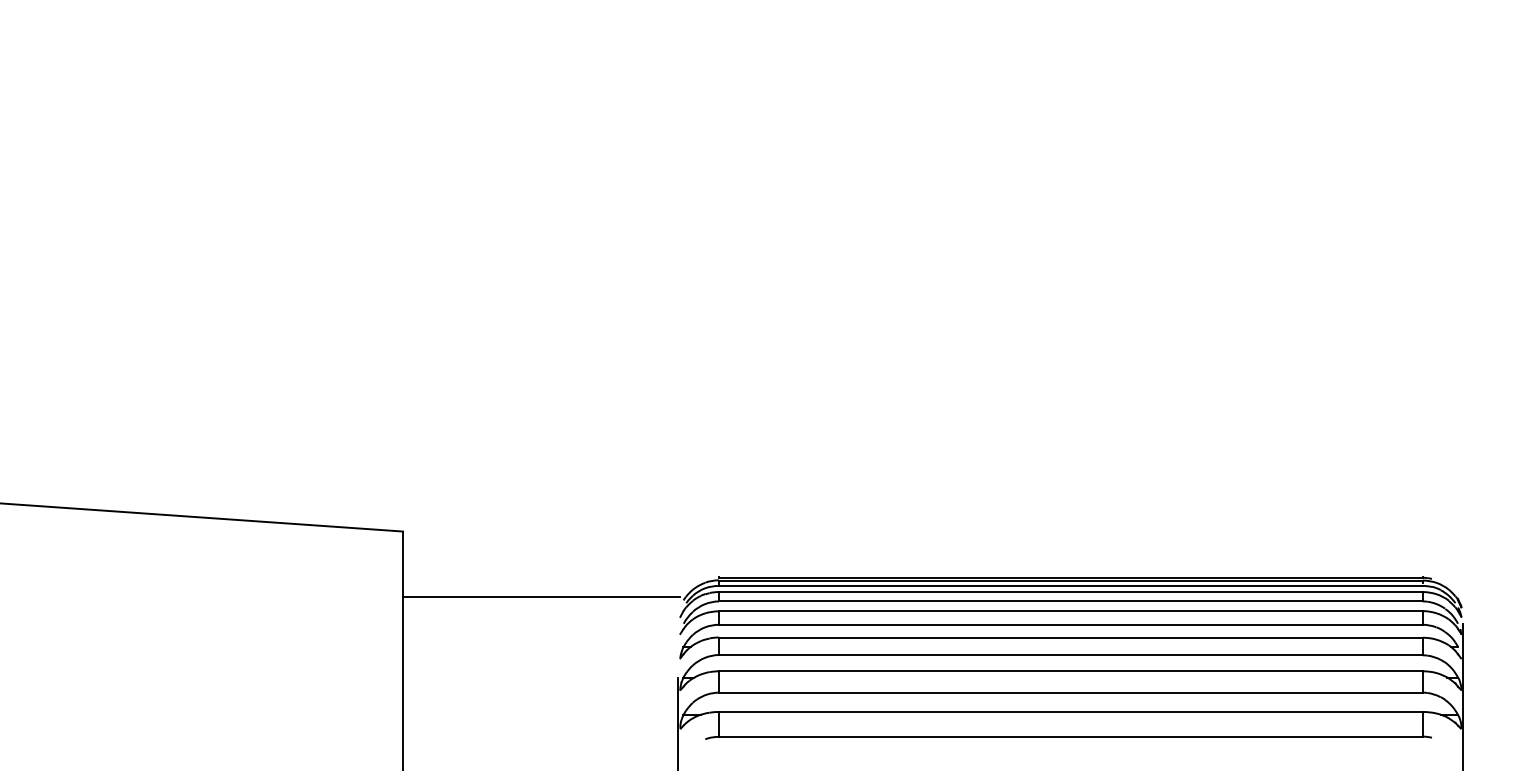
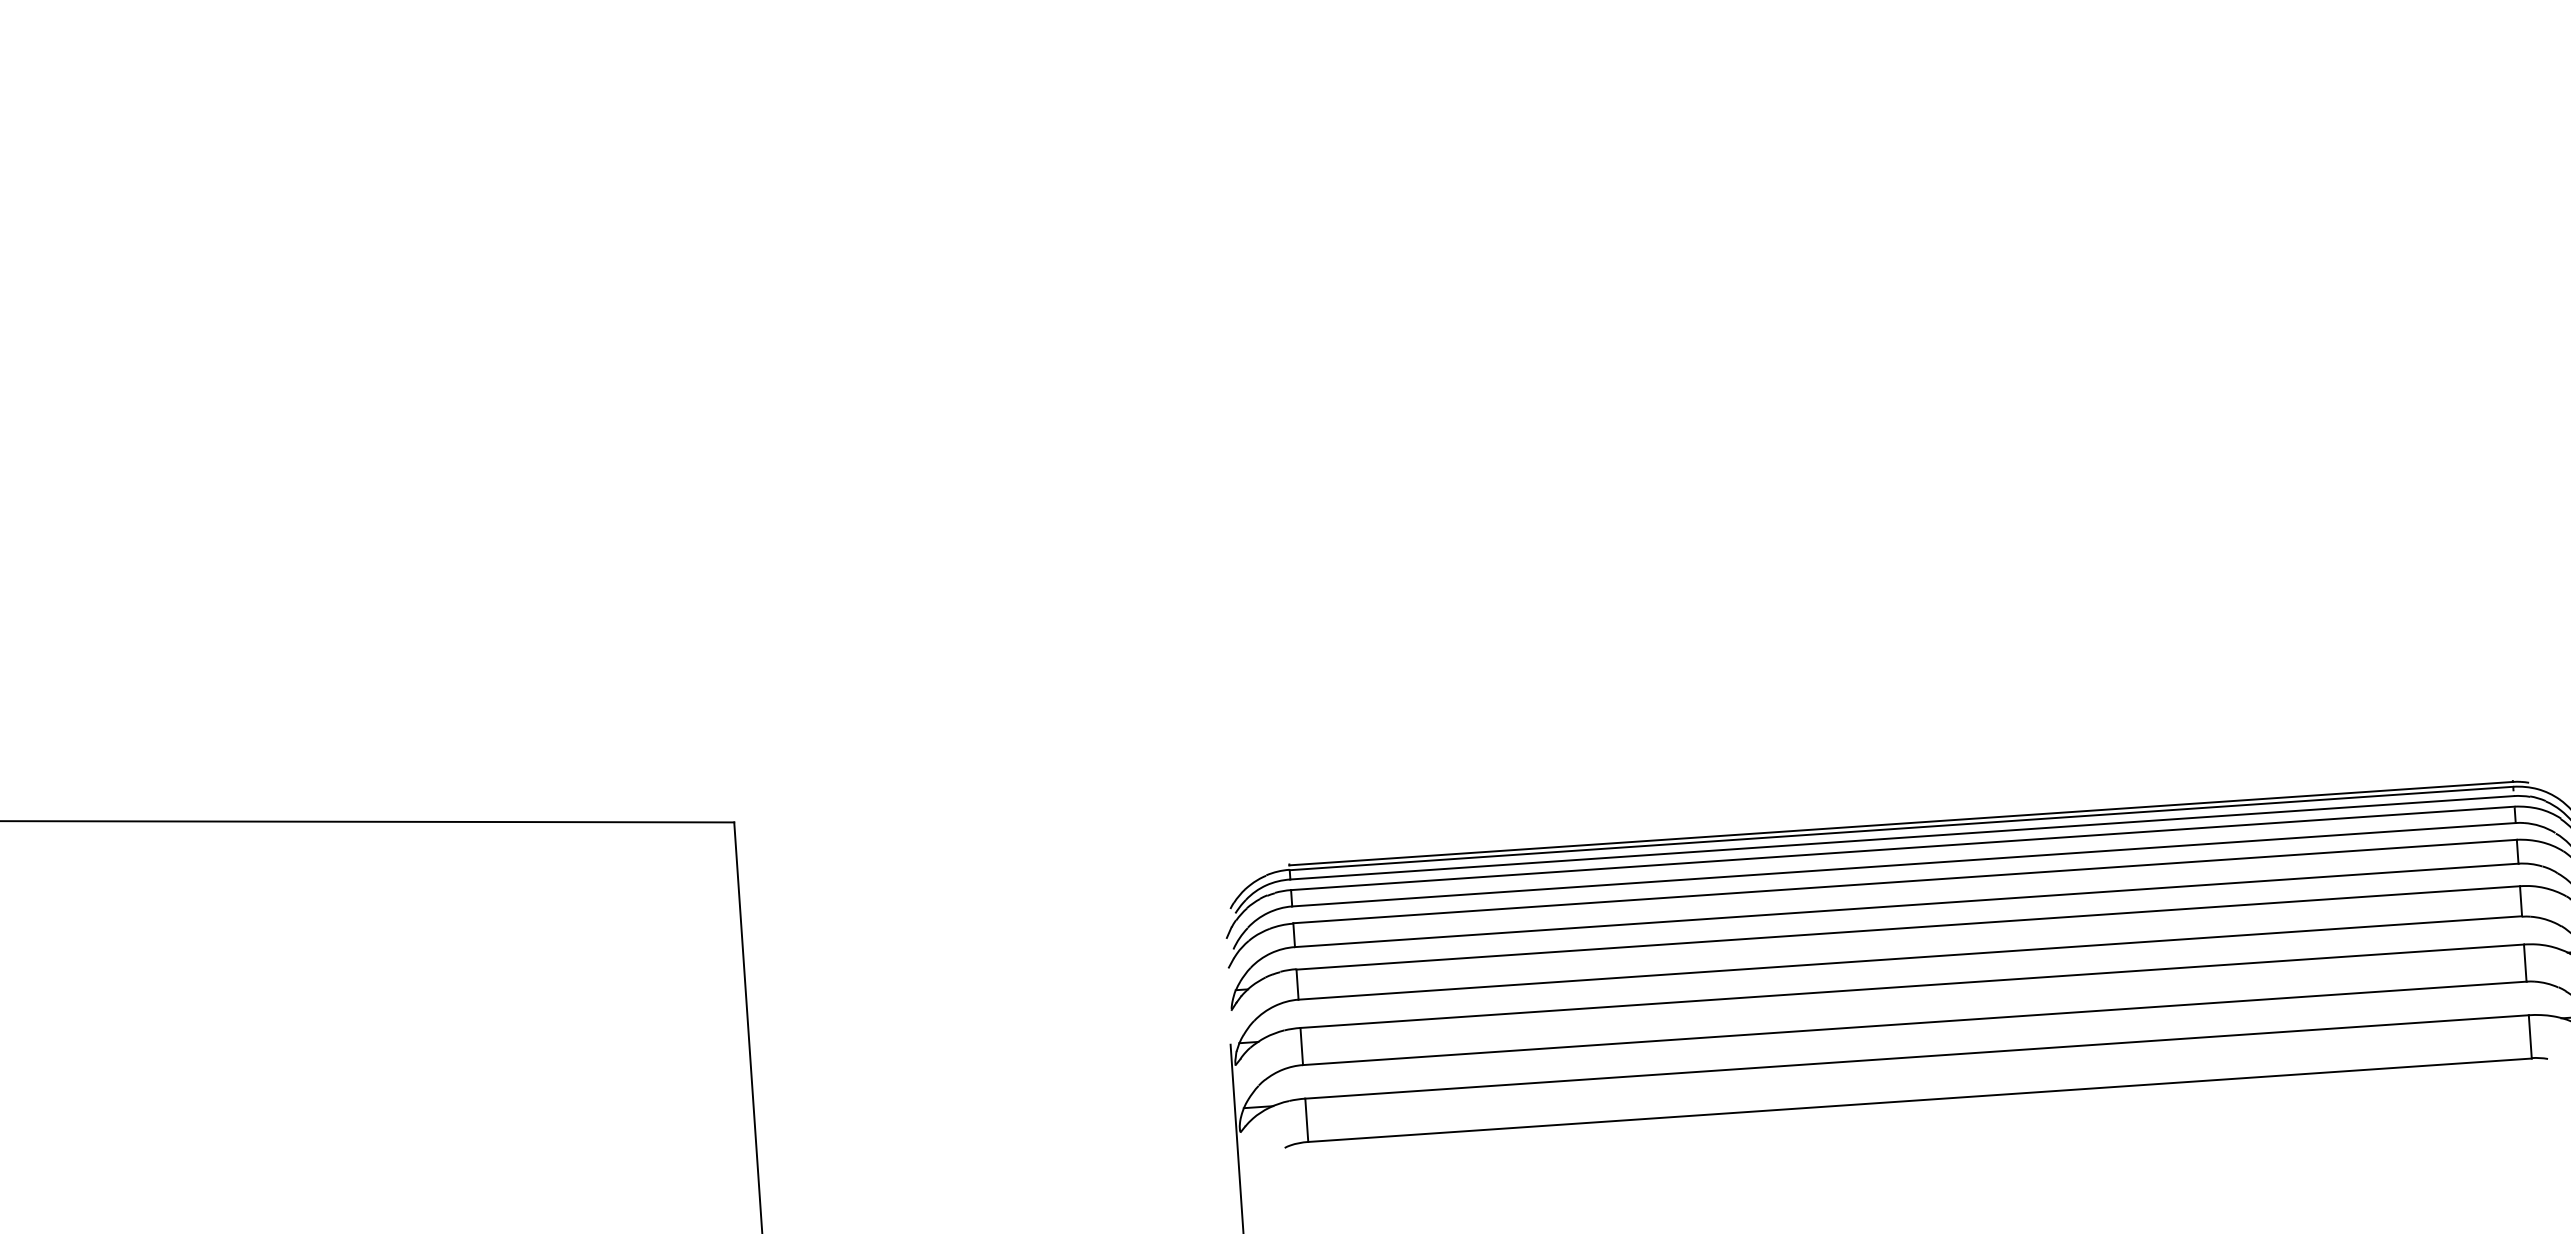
line: (541, 597) -> (983, 920), removed

